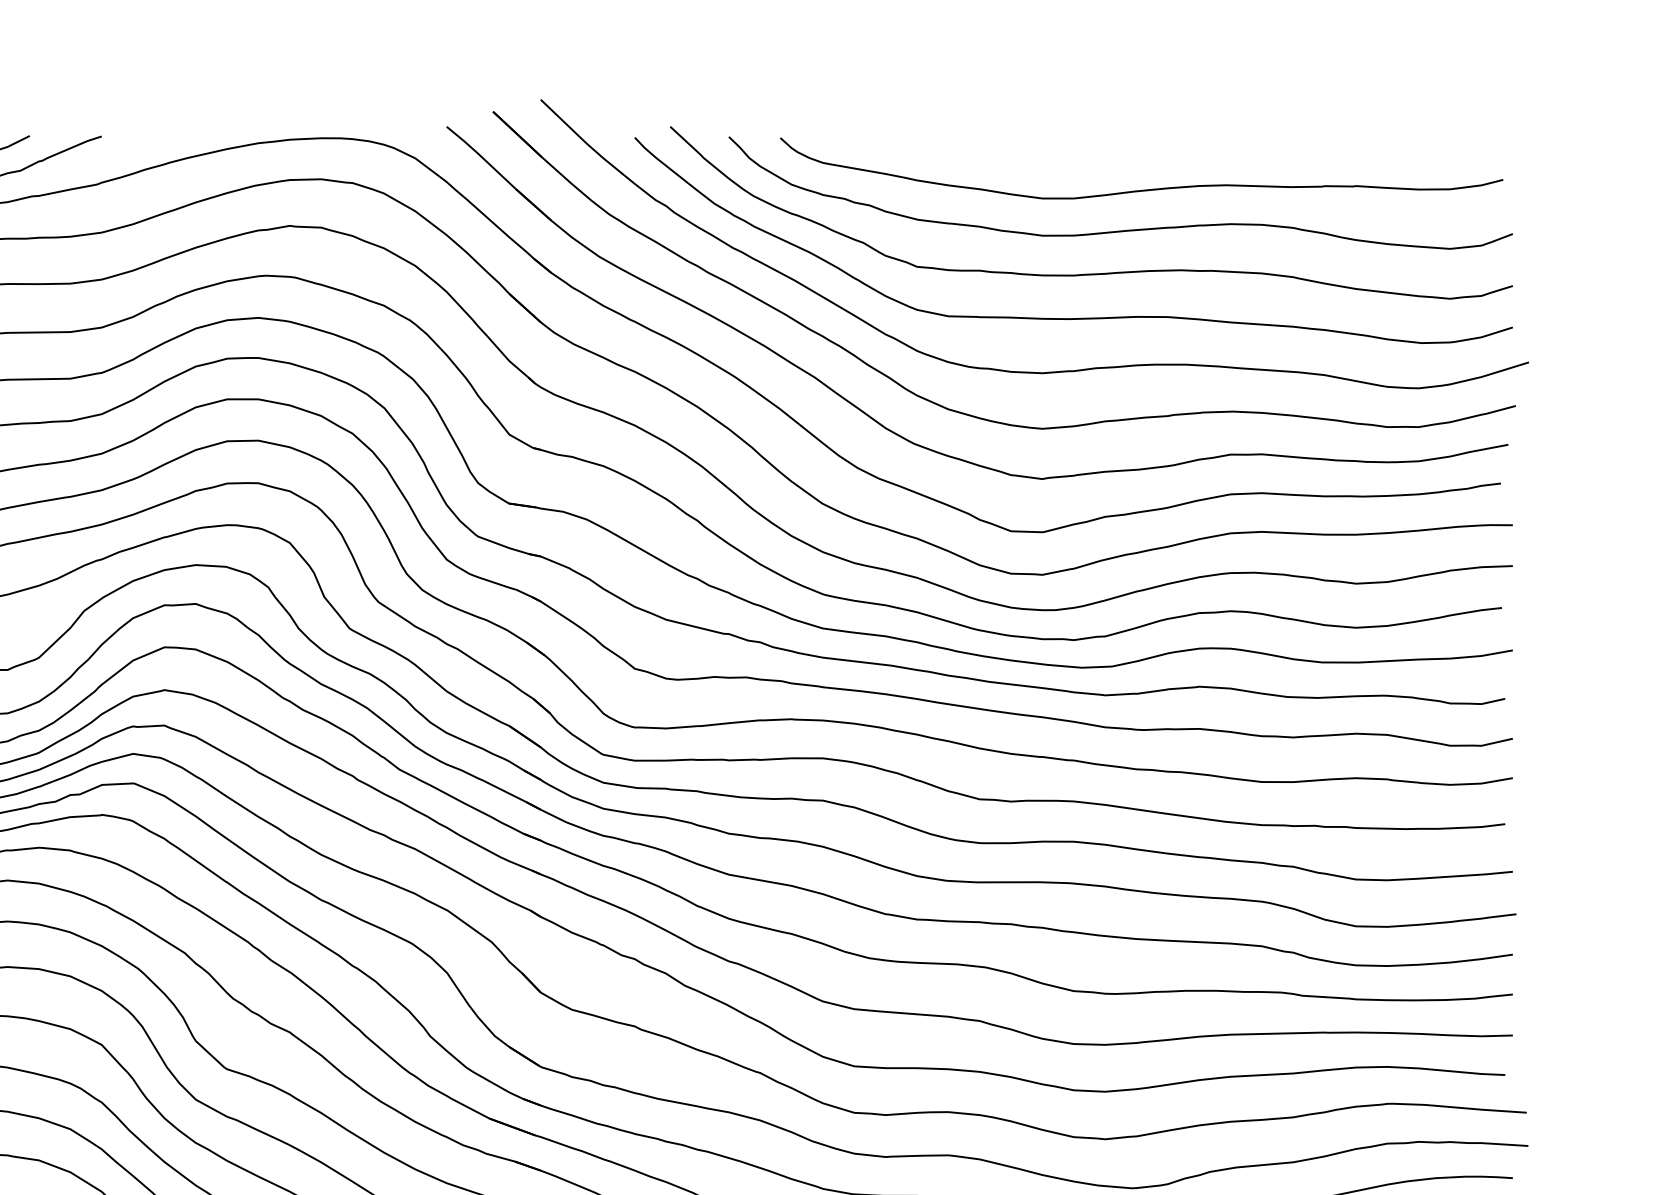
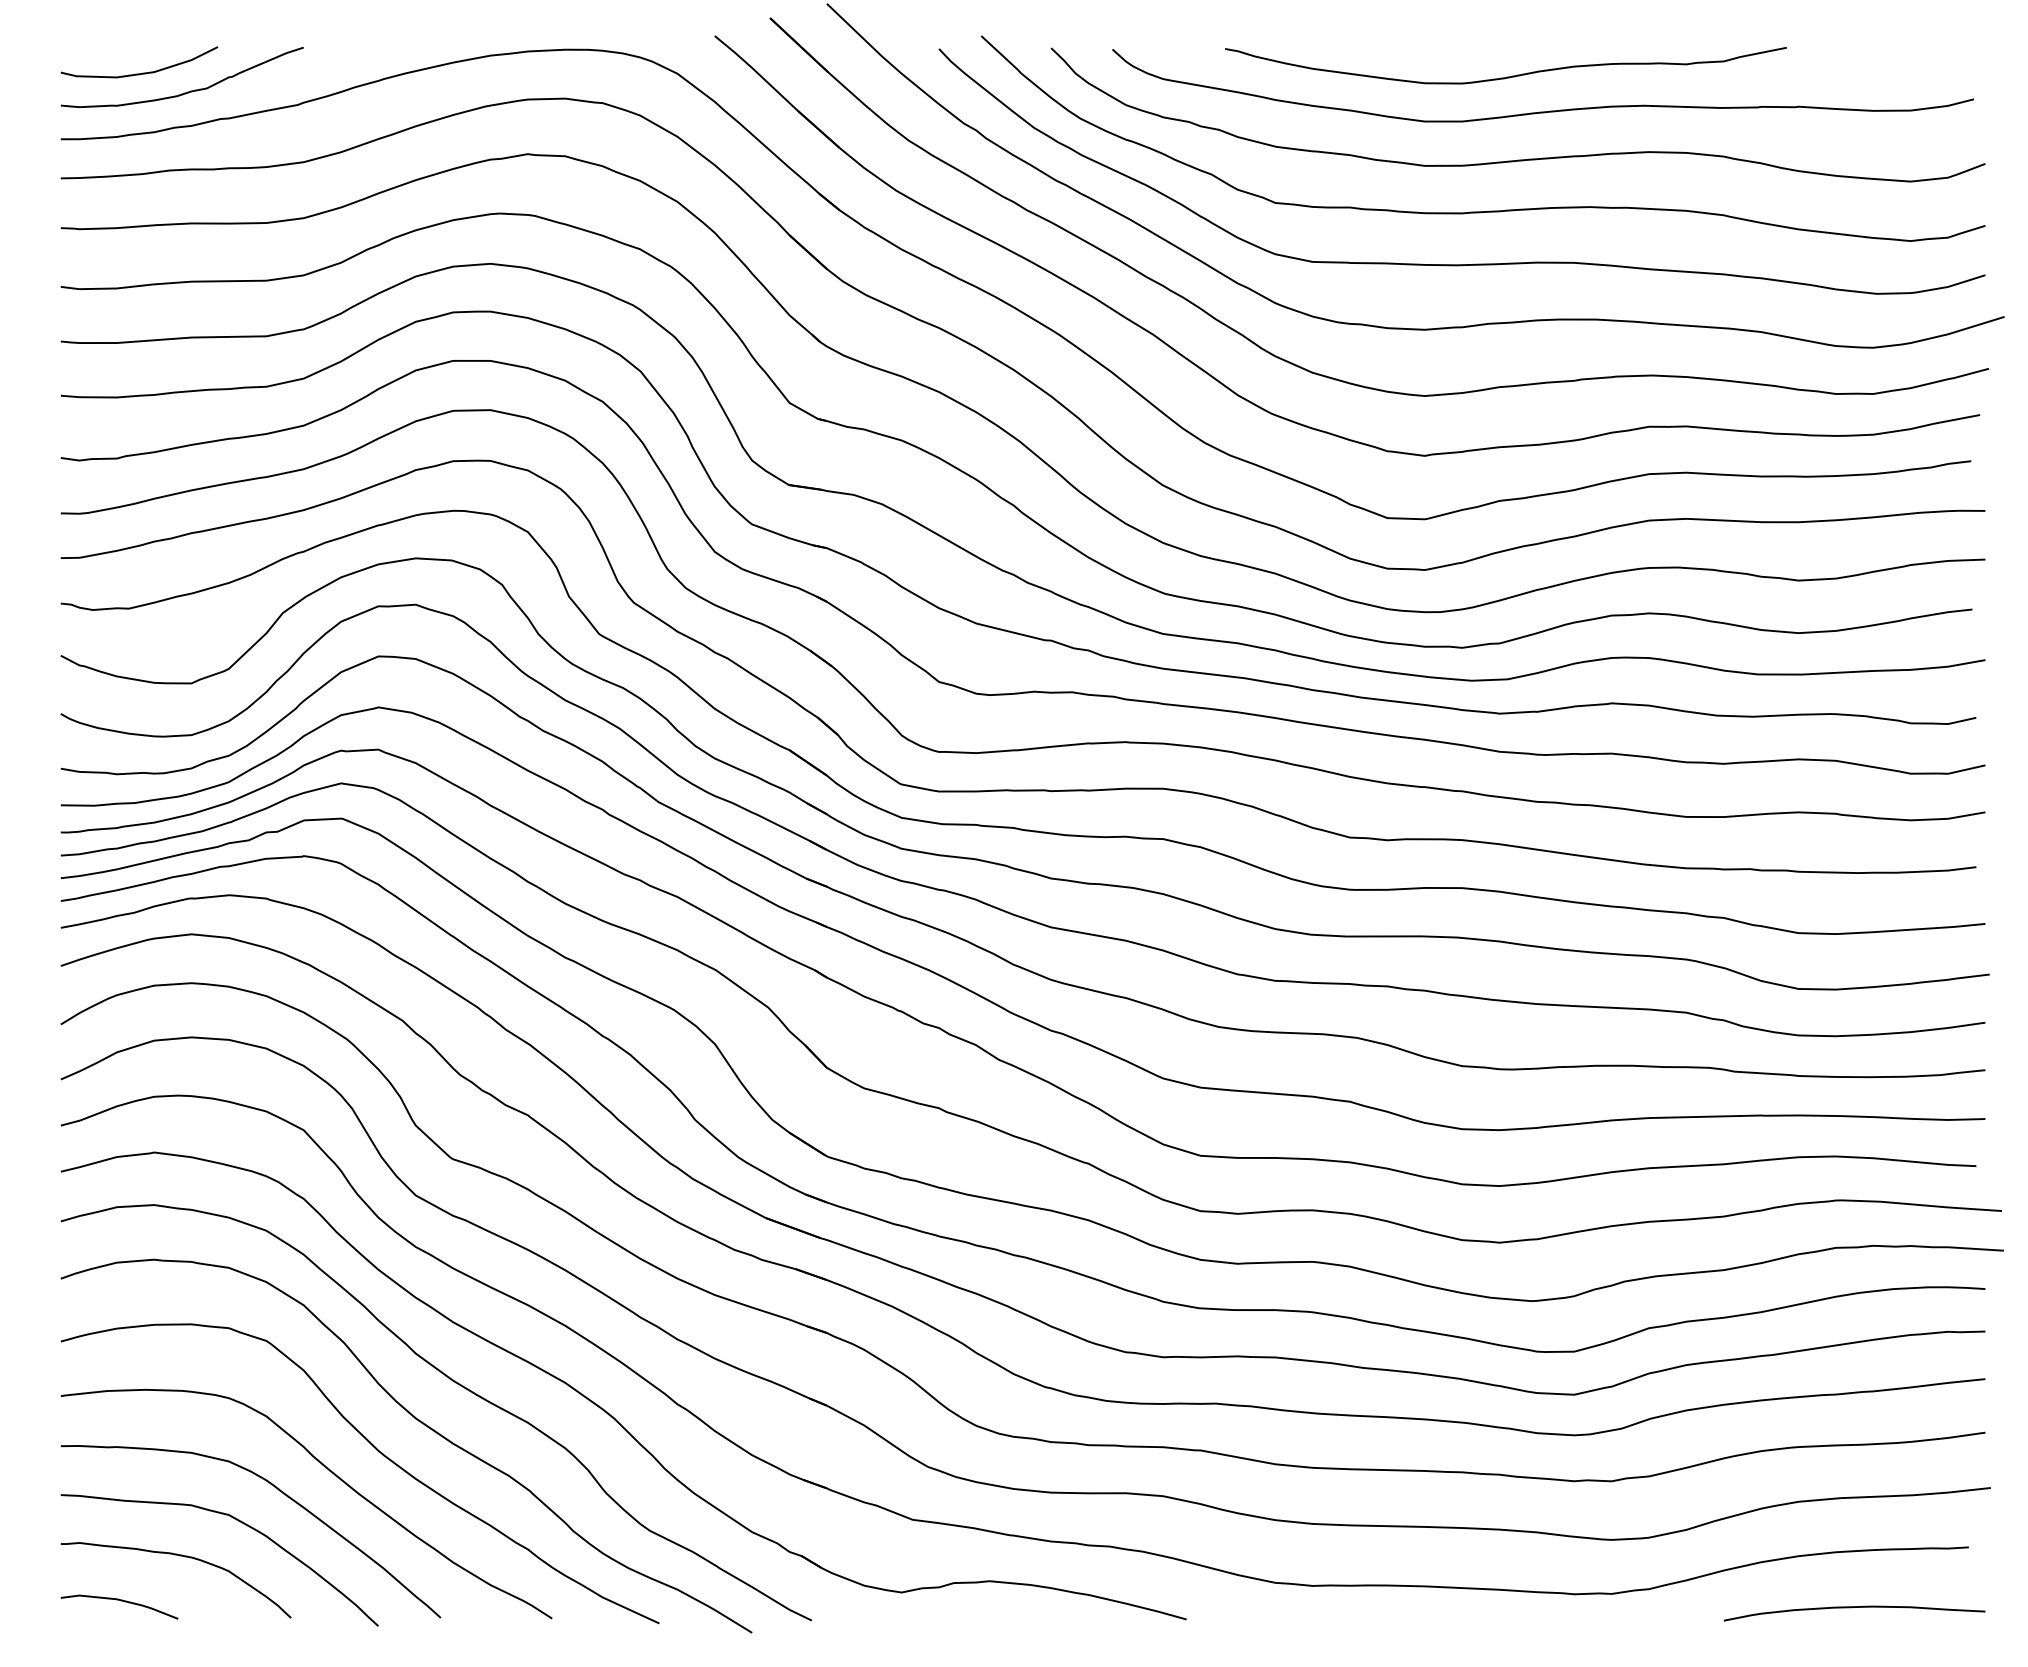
curve: (1111, 160) -> (1507, 76), added

